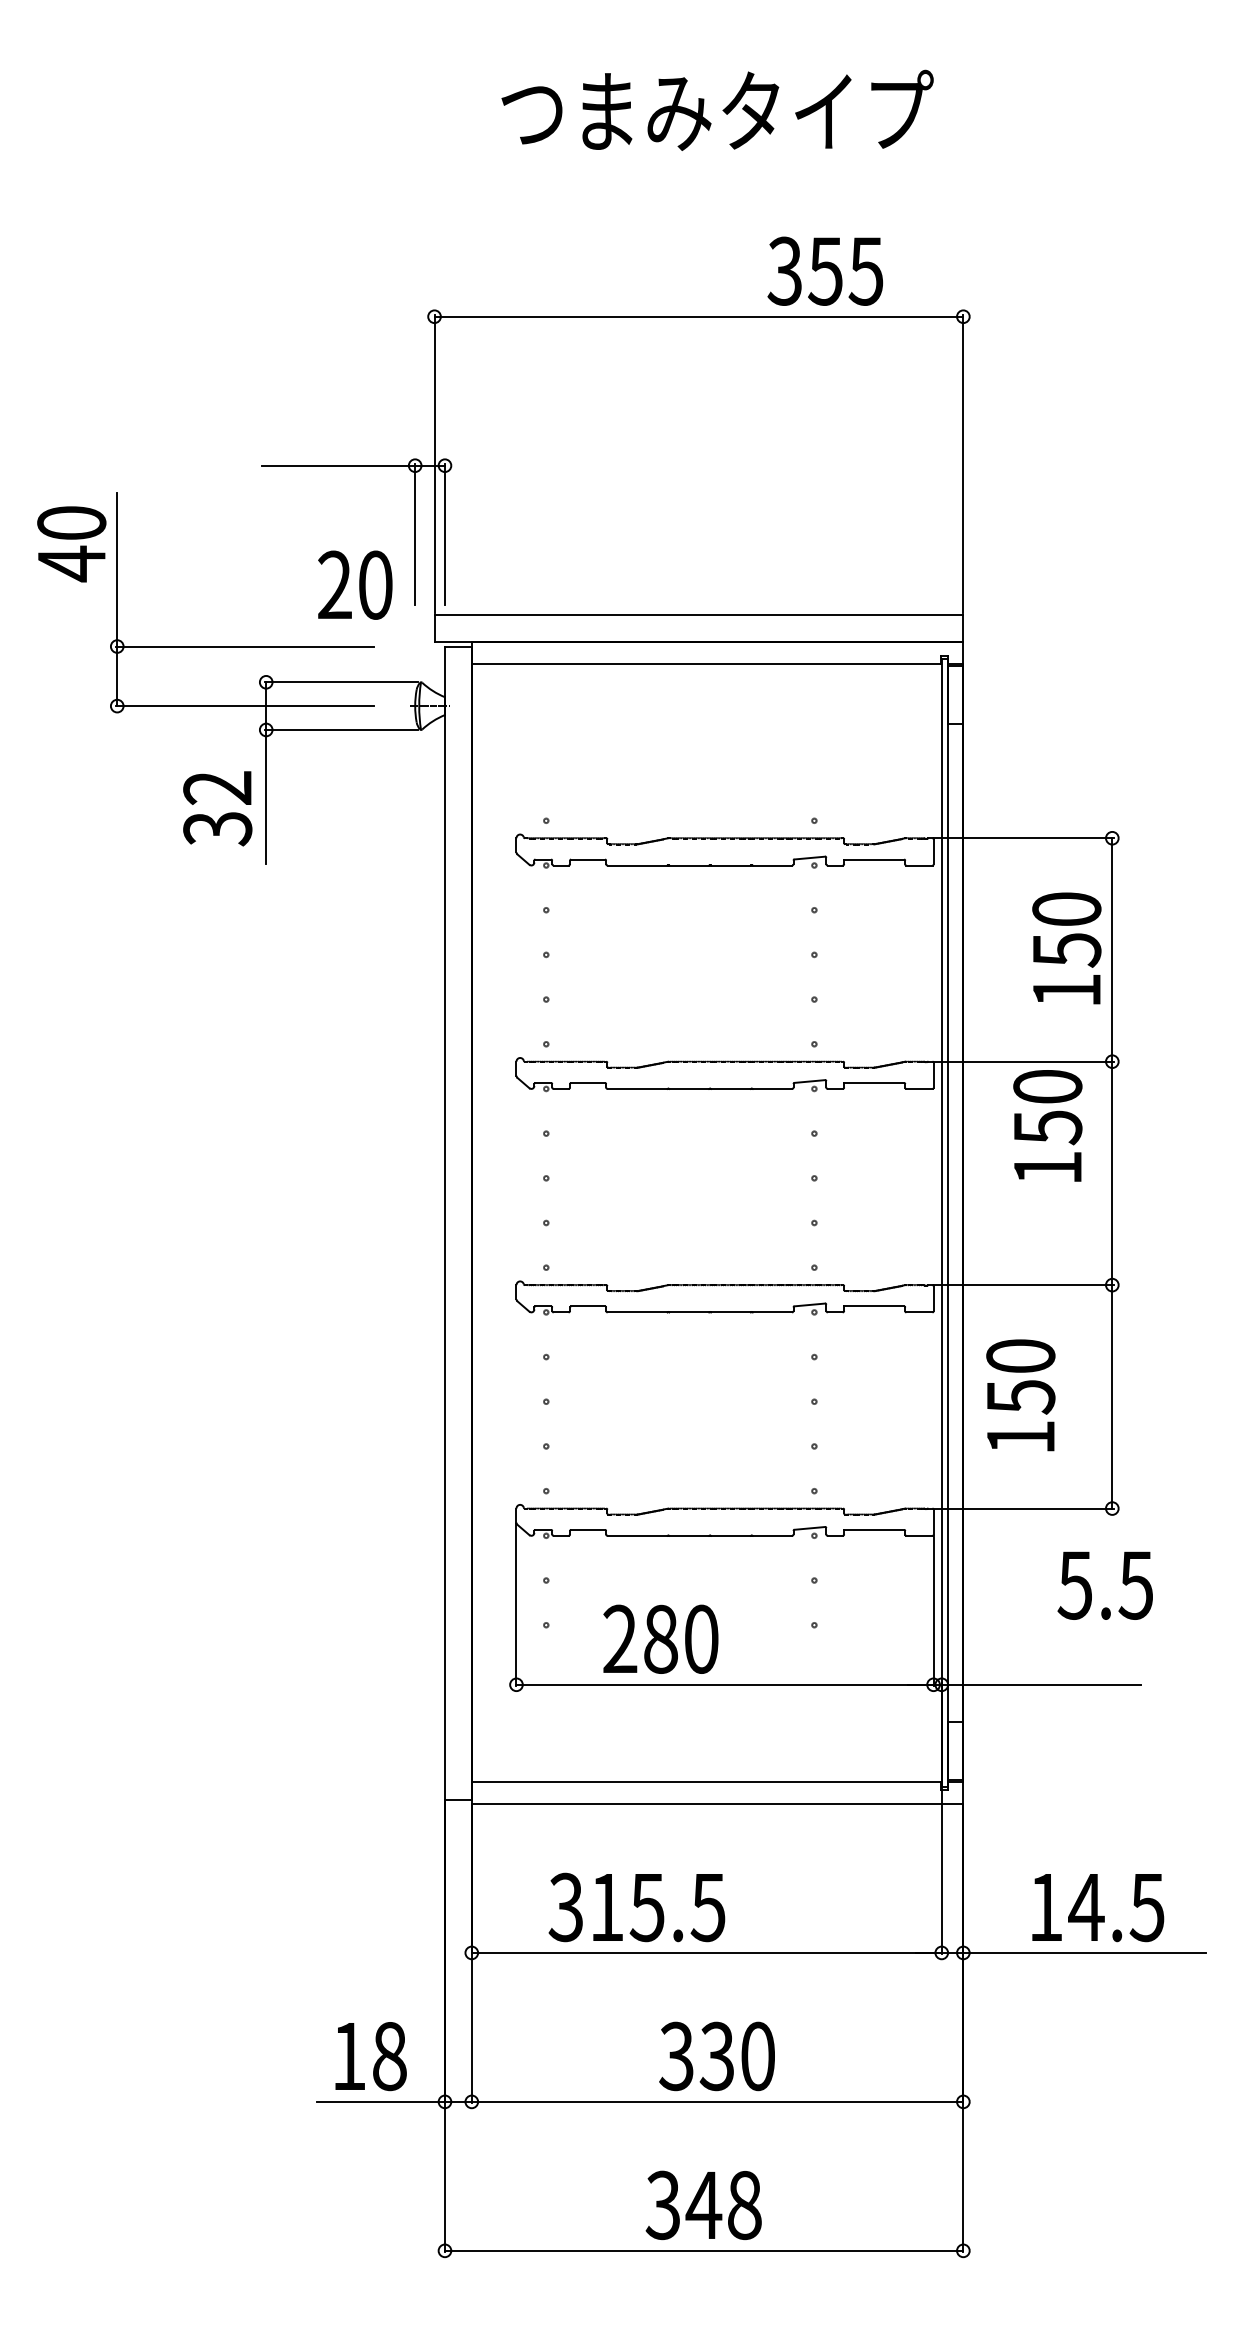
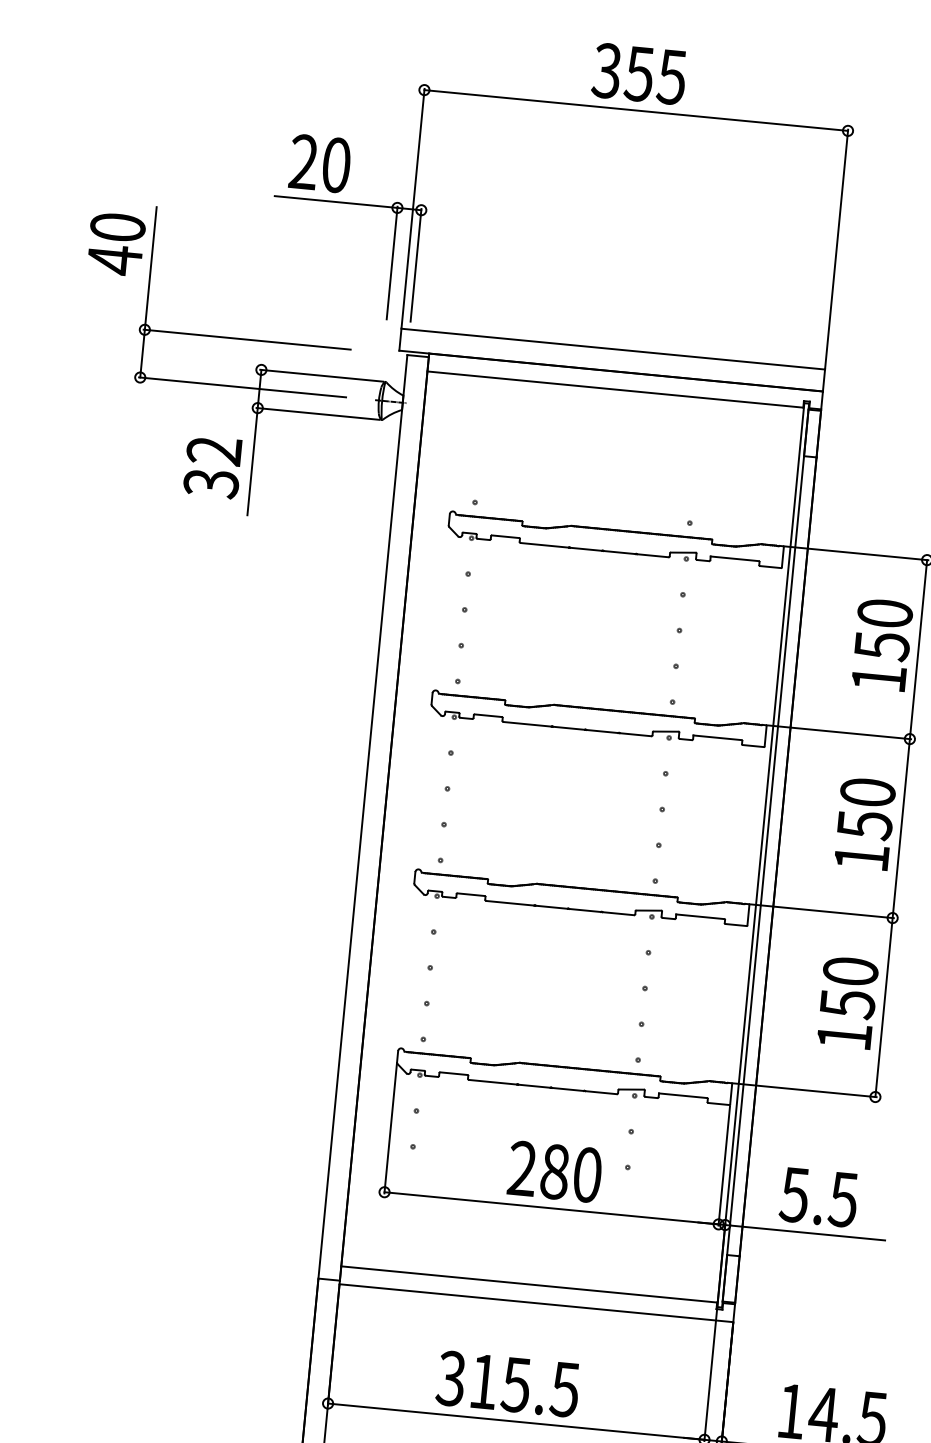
text: (824, 270) -> (638, 73), moved
text: (355, 584) -> (320, 163), moved
text: (1047, 1125) -> (864, 823), moved
text: (1020, 1395) -> (847, 1002), moved
text: (1104, 1585) -> (818, 1197), moved
text: (660, 1638) -> (554, 1171), moved
text: (636, 1907) -> (507, 1384), moved

